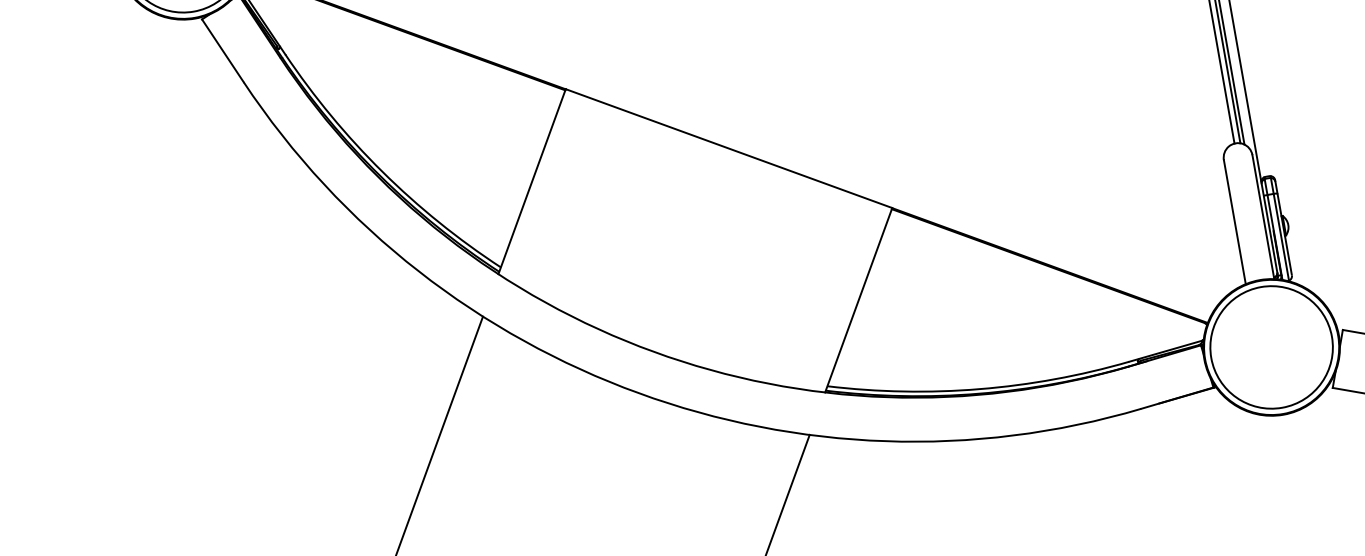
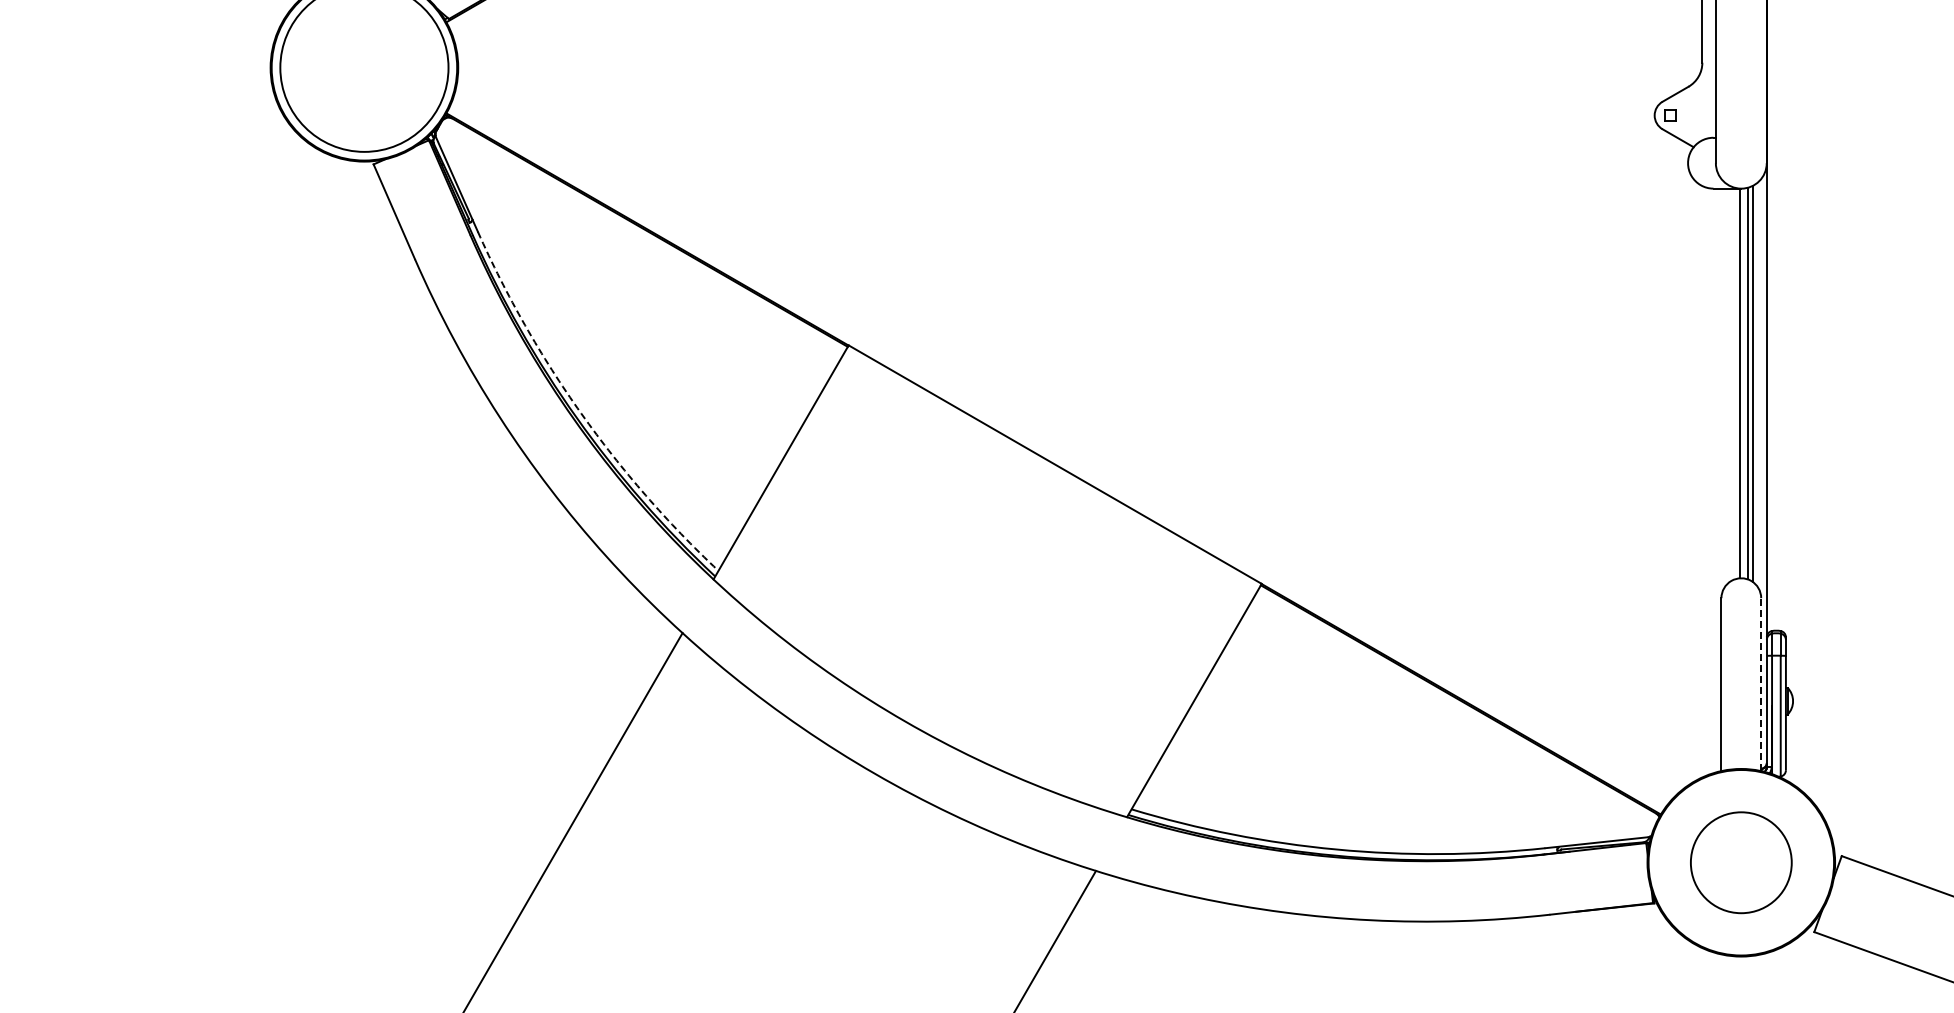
arc: (382, 171) -> (581, 413), solid -> dashed
line: (1263, 216) -> (1761, 684), solid -> dashed
circle: (1271, 347) -> (1741, 862), size x0.6

